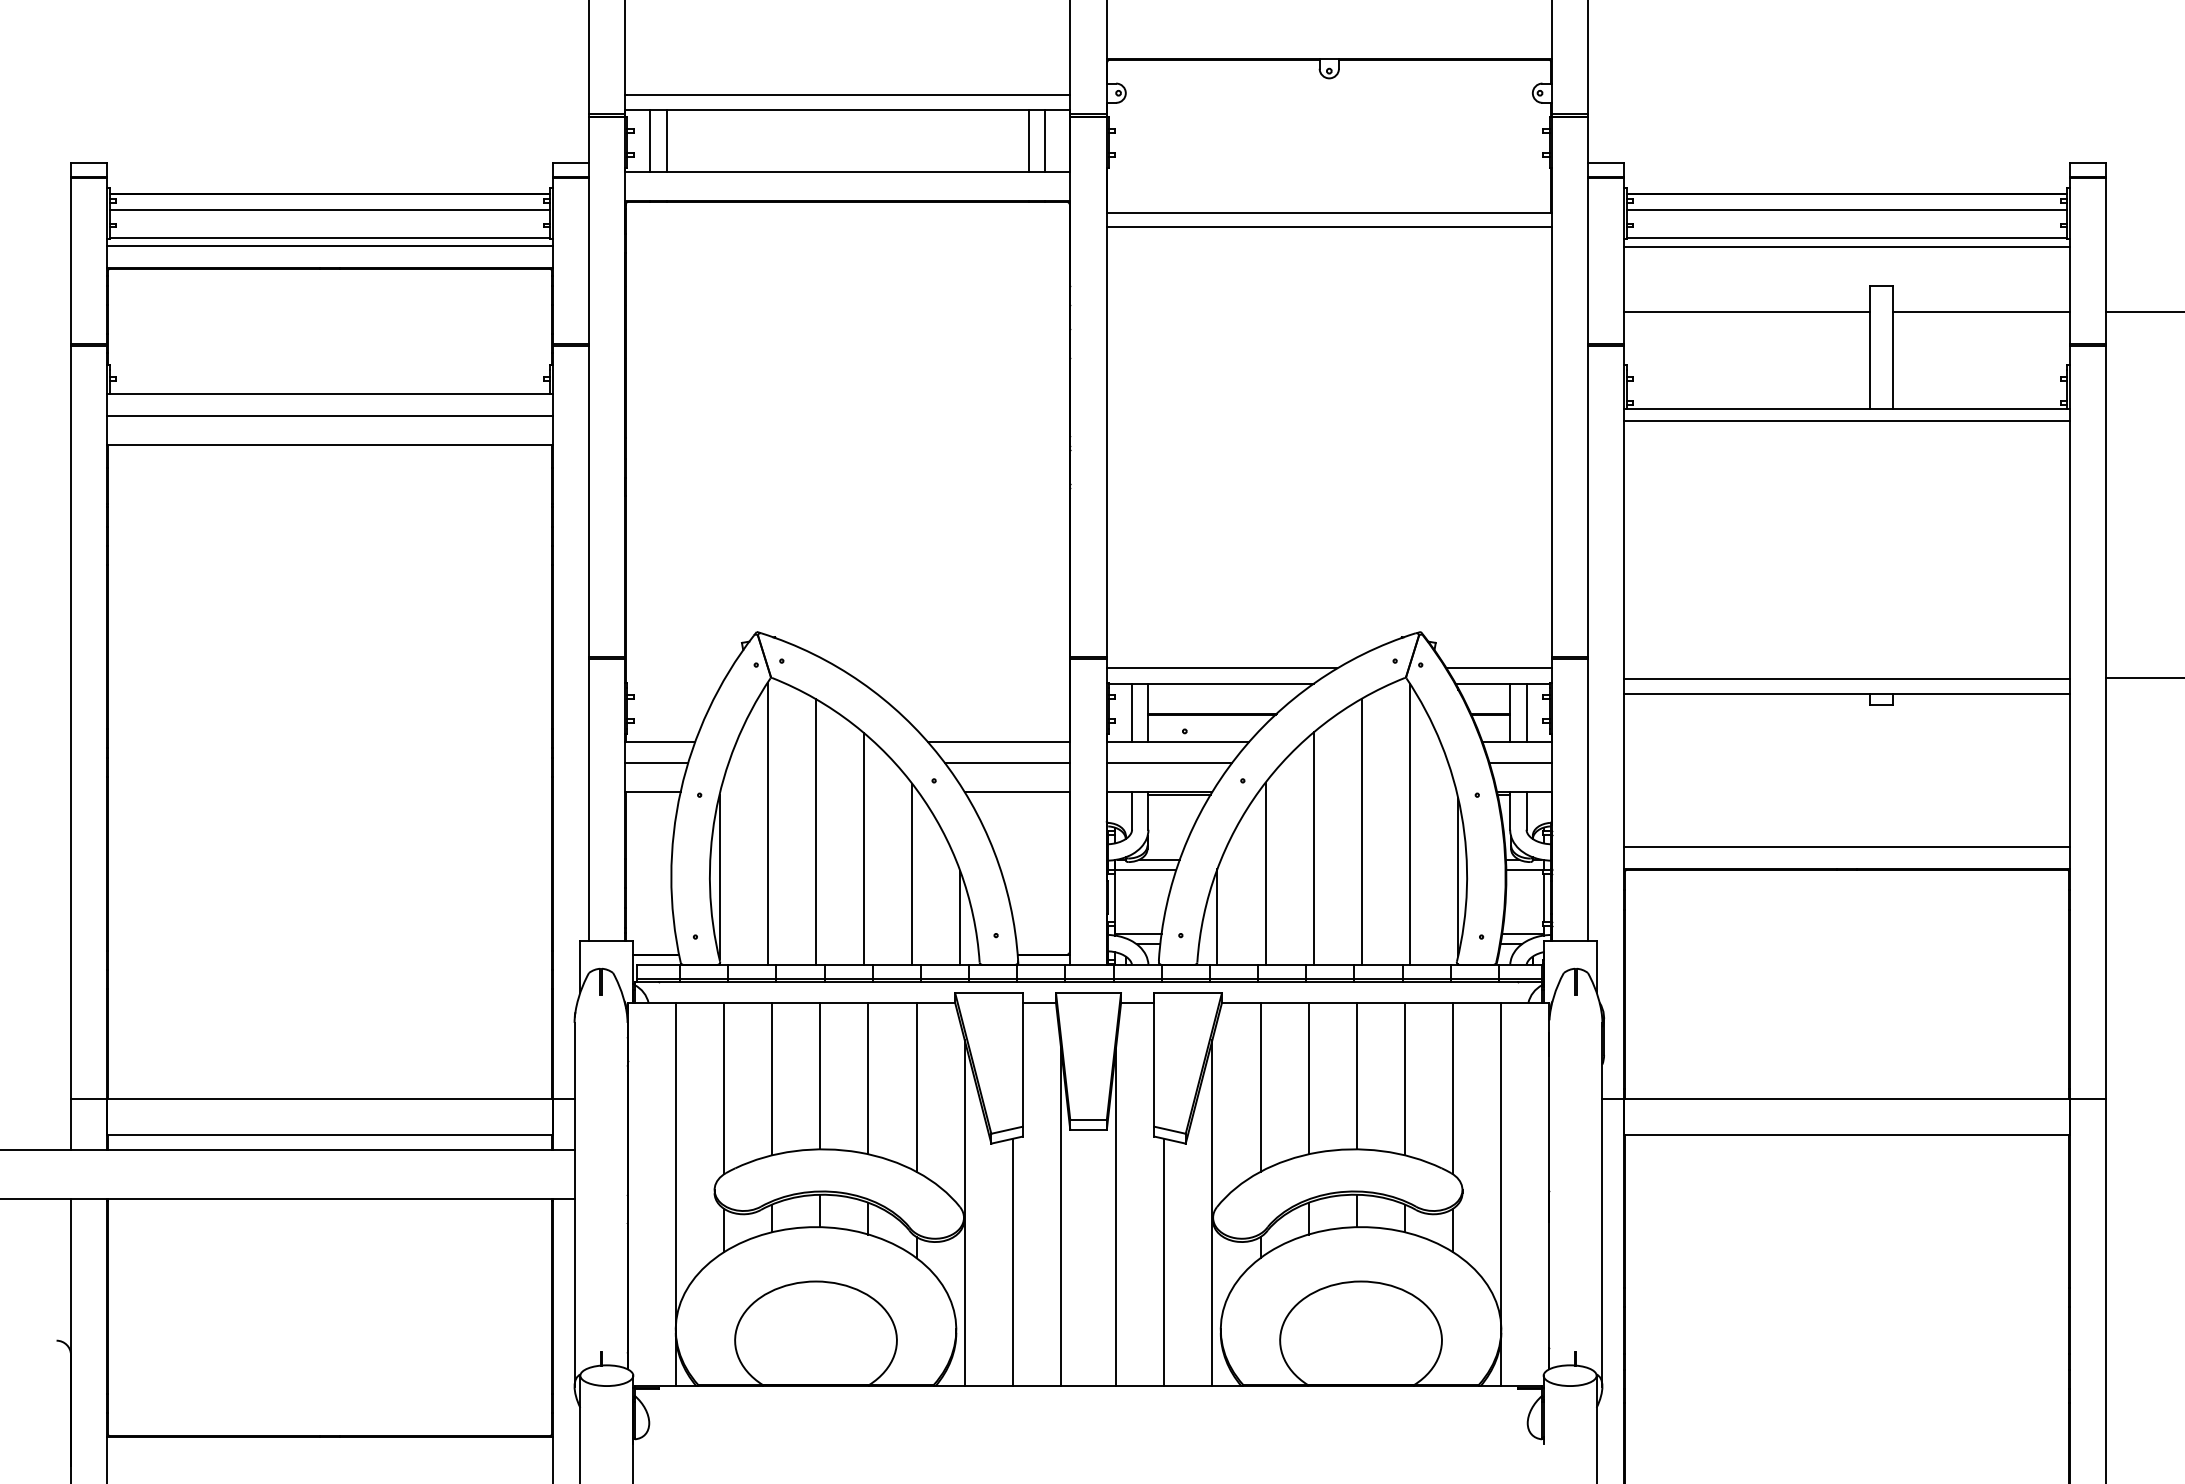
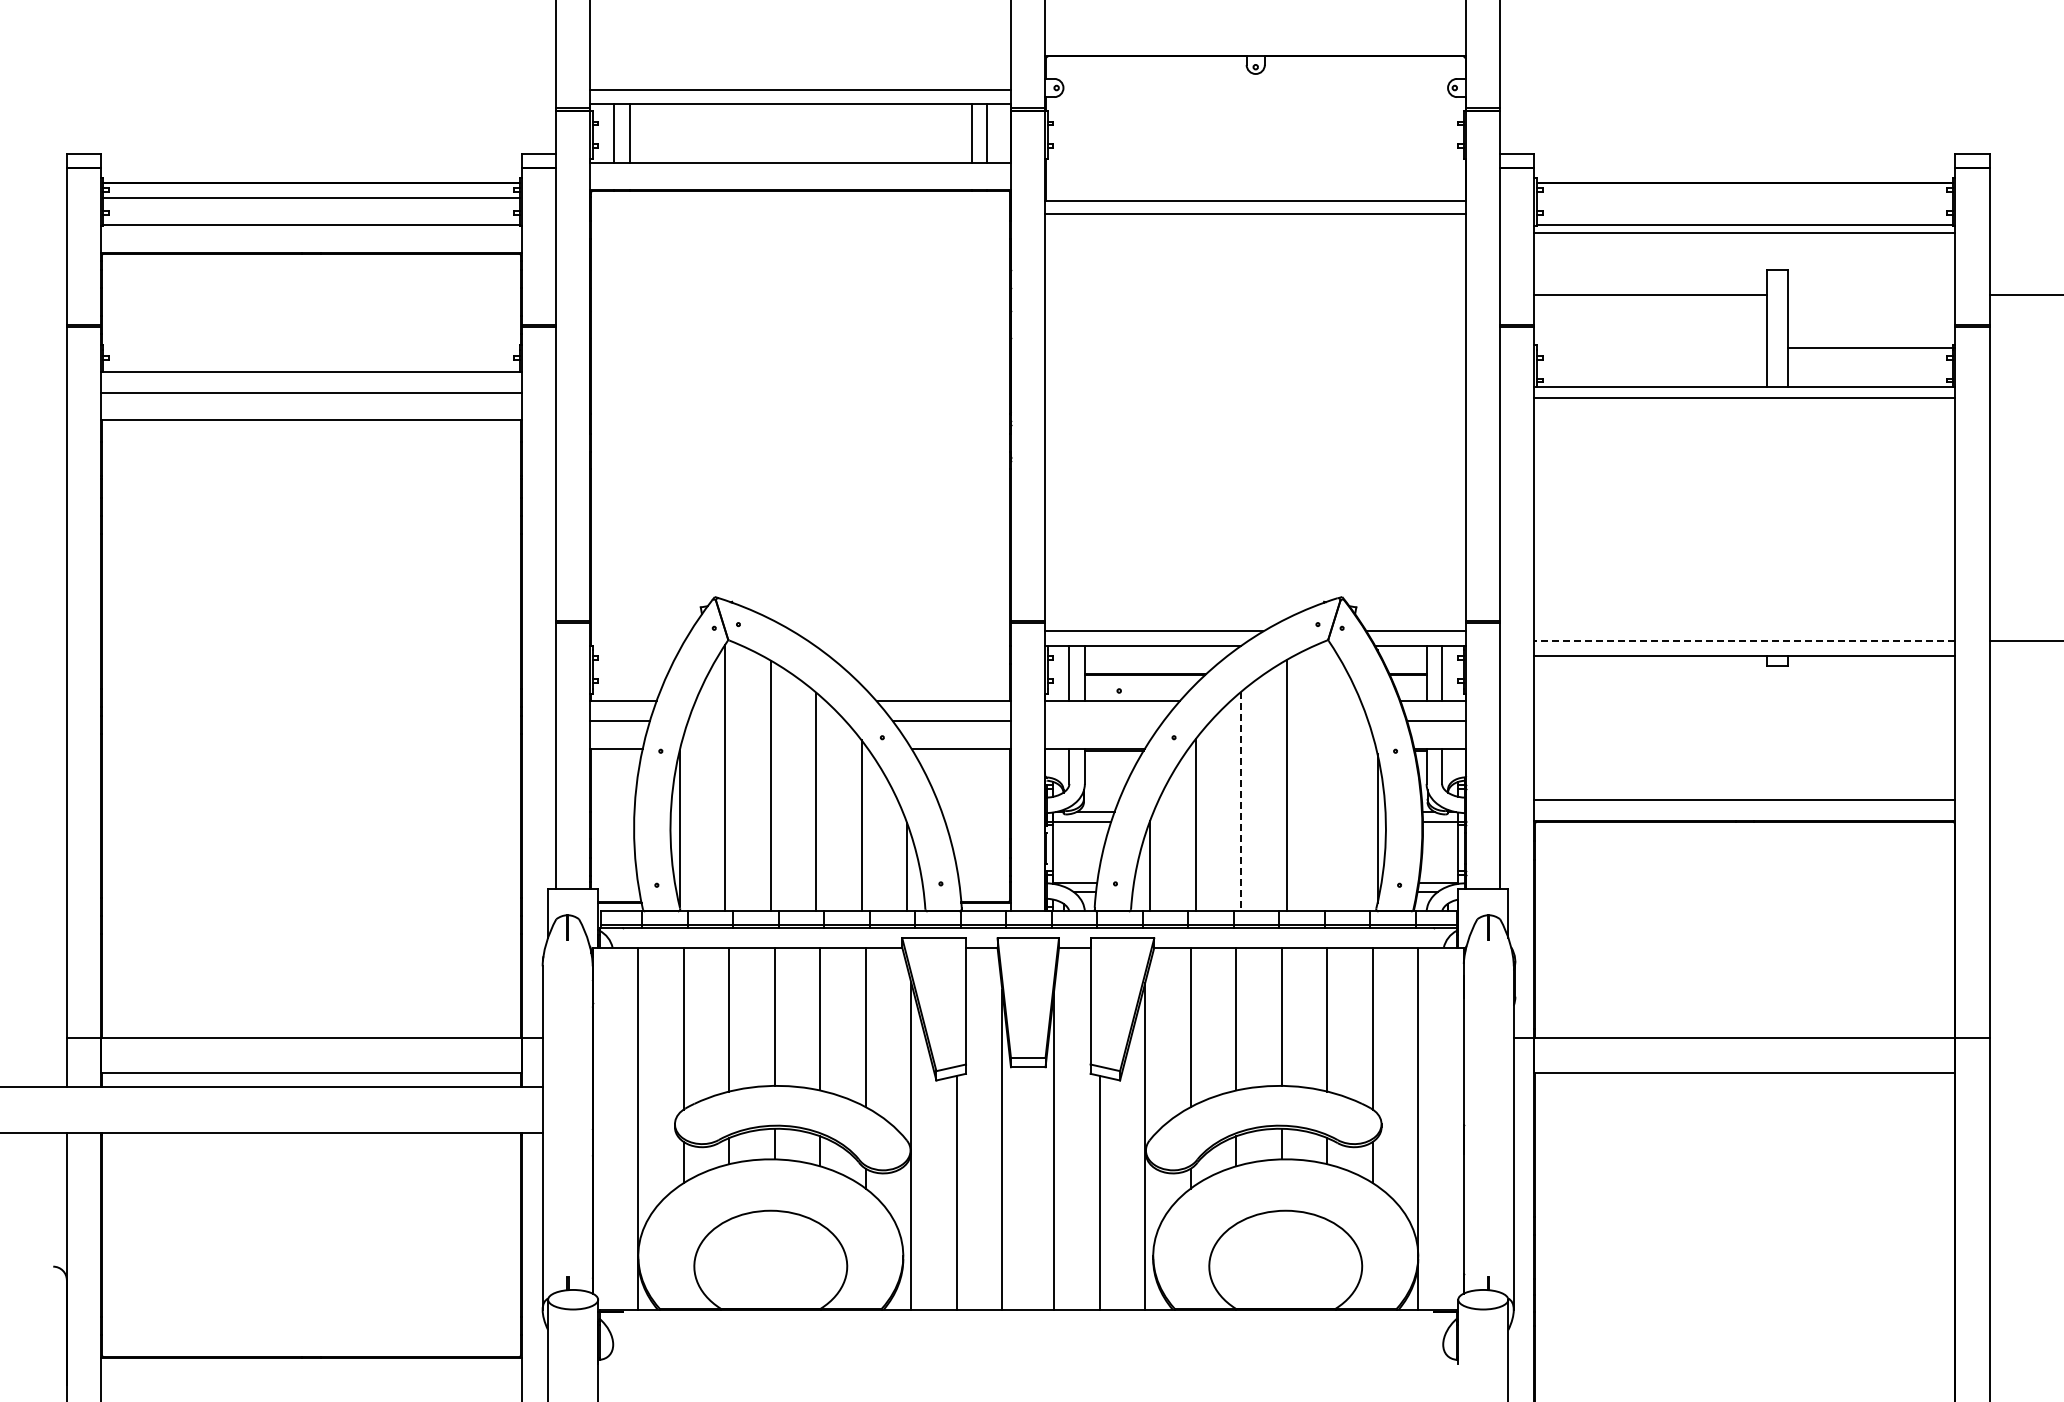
line: (1846, 209) -> (1744, 197), removed
line: (329, 246) -> (311, 232), removed
line: (1981, 312) -> (1871, 348), moved
line: (1846, 679) -> (1744, 641), solid -> dashed
line: (1169, 762) -> (1104, 720), removed
line: (1410, 824) -> (1332, 778), removed
line: (1314, 848) -> (1241, 801), solid -> dashed

